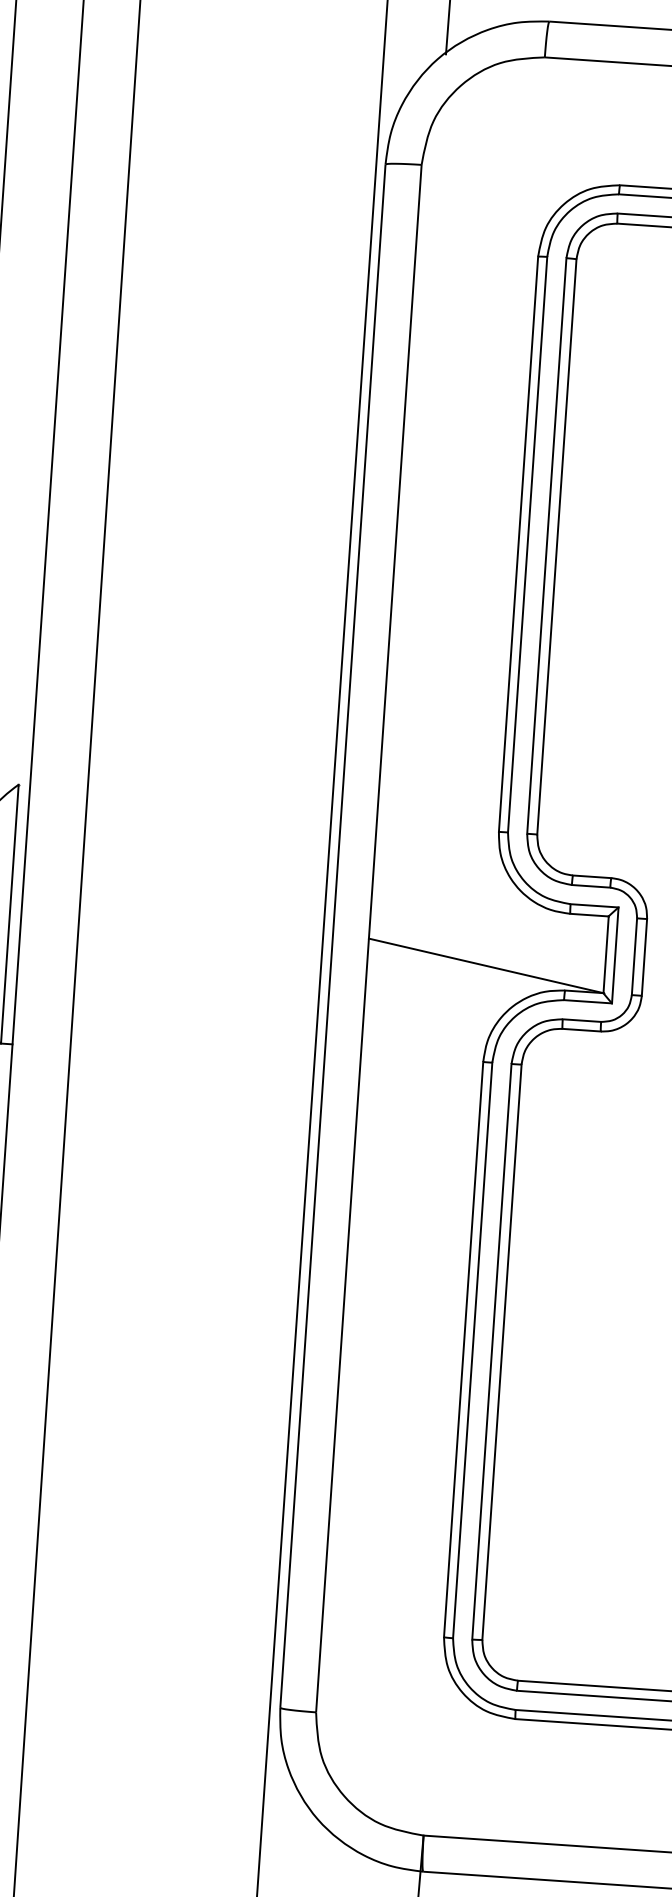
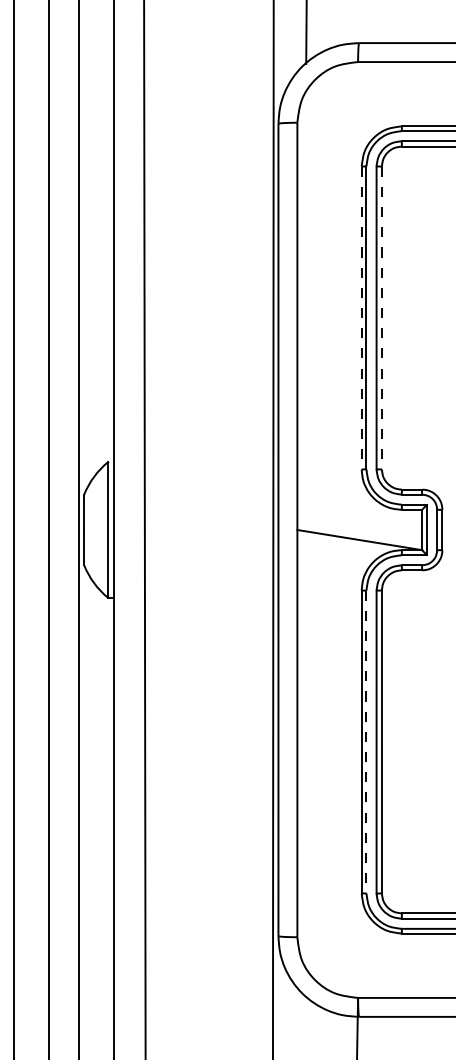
line: (518, 545) -> (361, 318), solid -> dashed
line: (556, 547) -> (381, 318), solid -> dashed
line: (472, 1351) -> (366, 742), solid -> dashed

